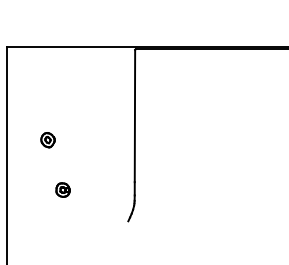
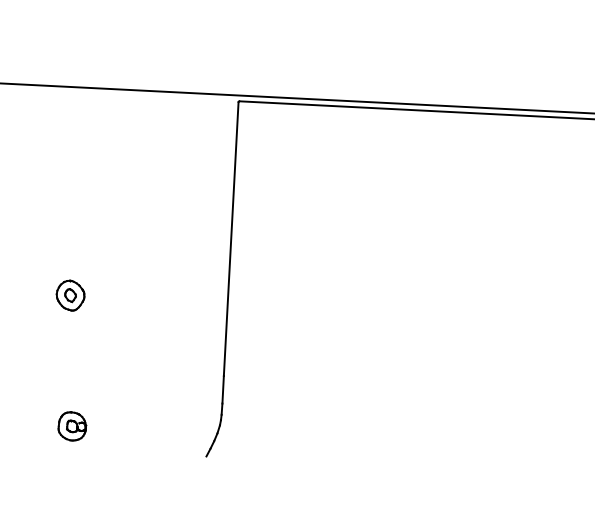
part: (47, 140) -> (69, 296), moved
part: (62, 189) -> (71, 425), moved

